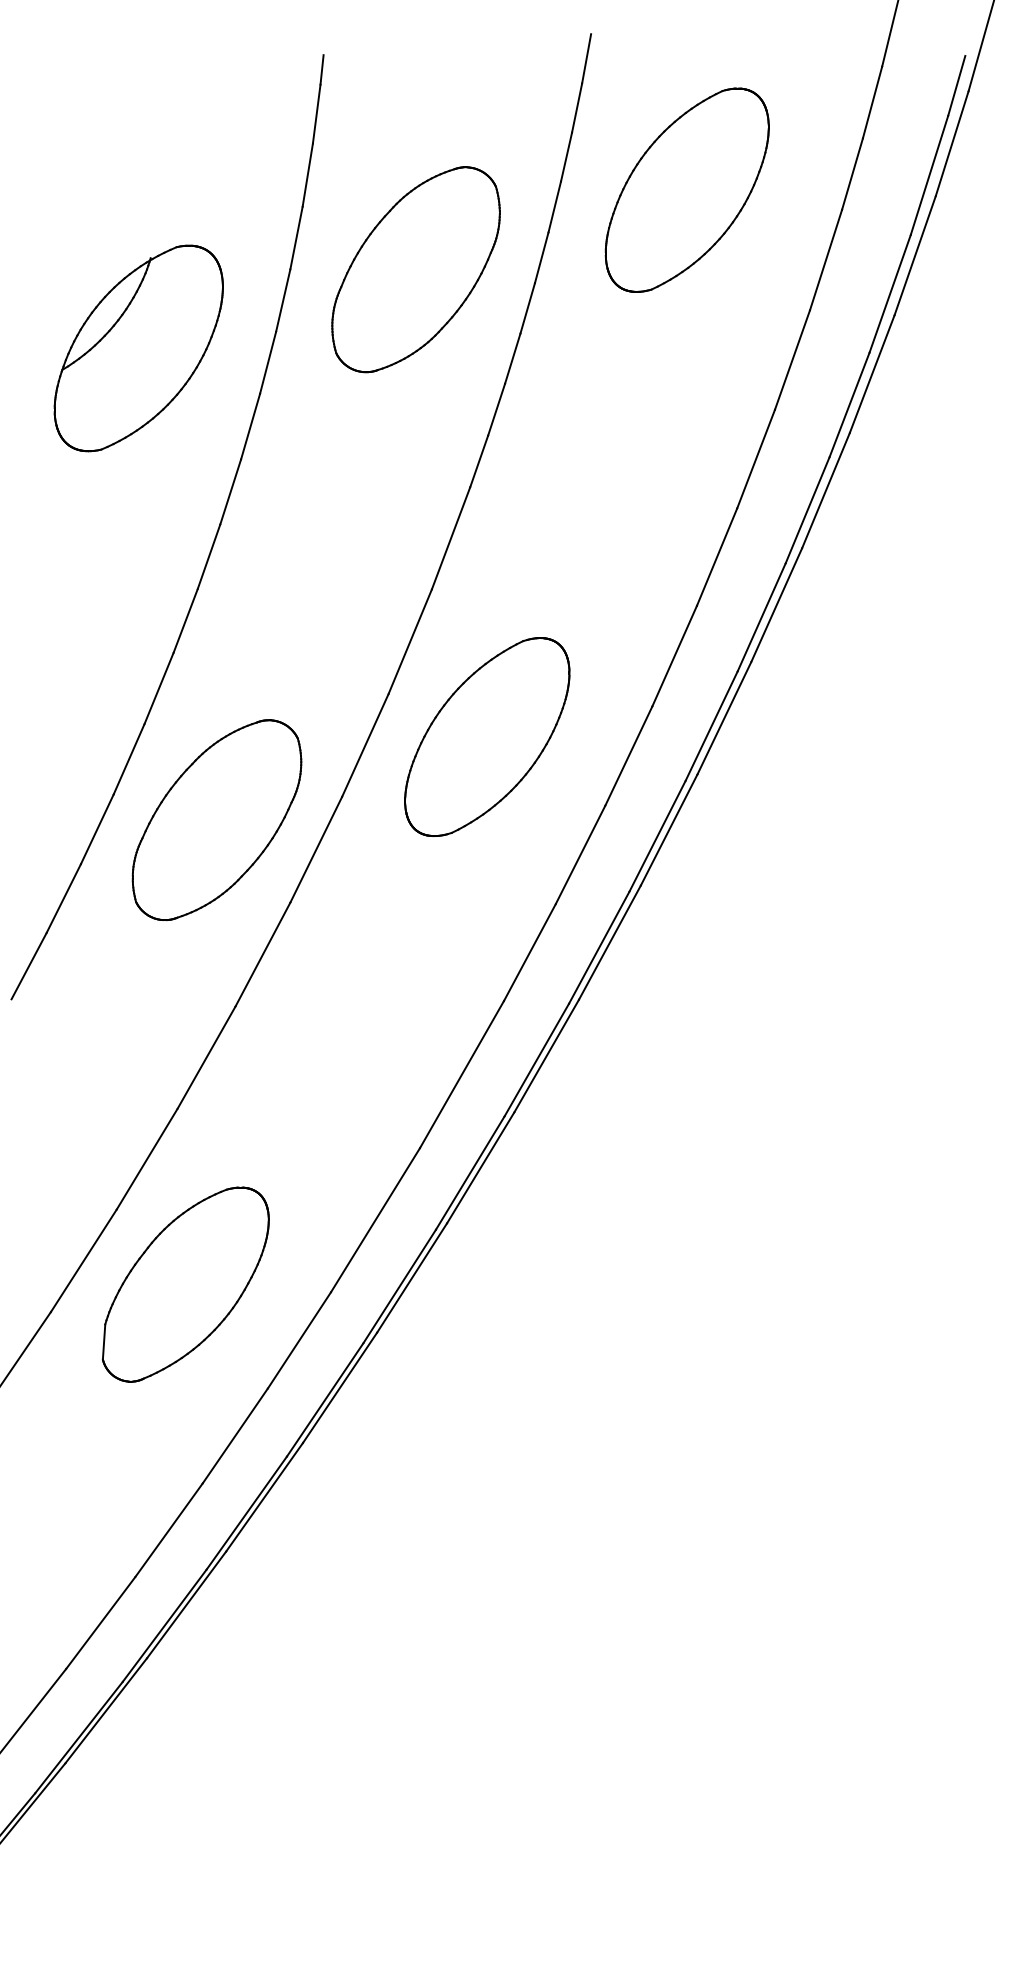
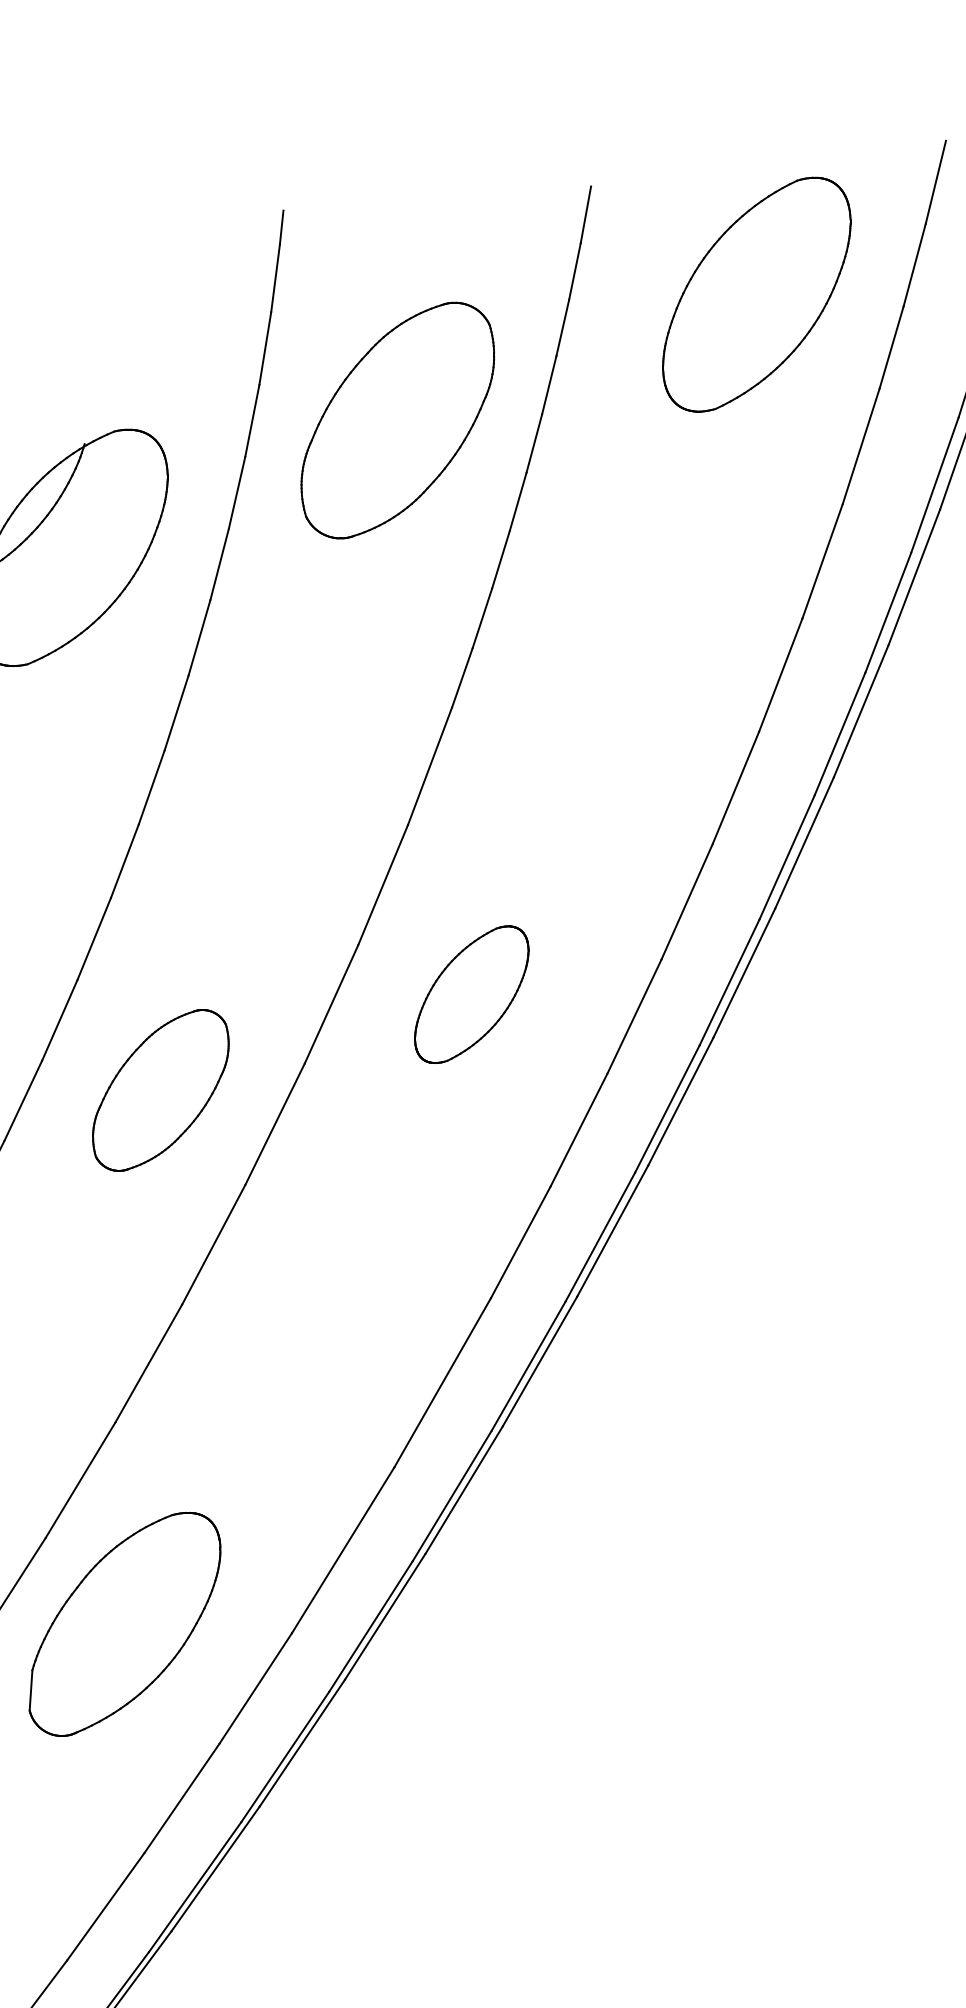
part: (686, 189) -> (755, 293), moved
part: (415, 269) -> (397, 420), moved
part: (487, 736) -> (471, 994), size x0.6
part: (216, 820) -> (160, 1090), size x0.7

